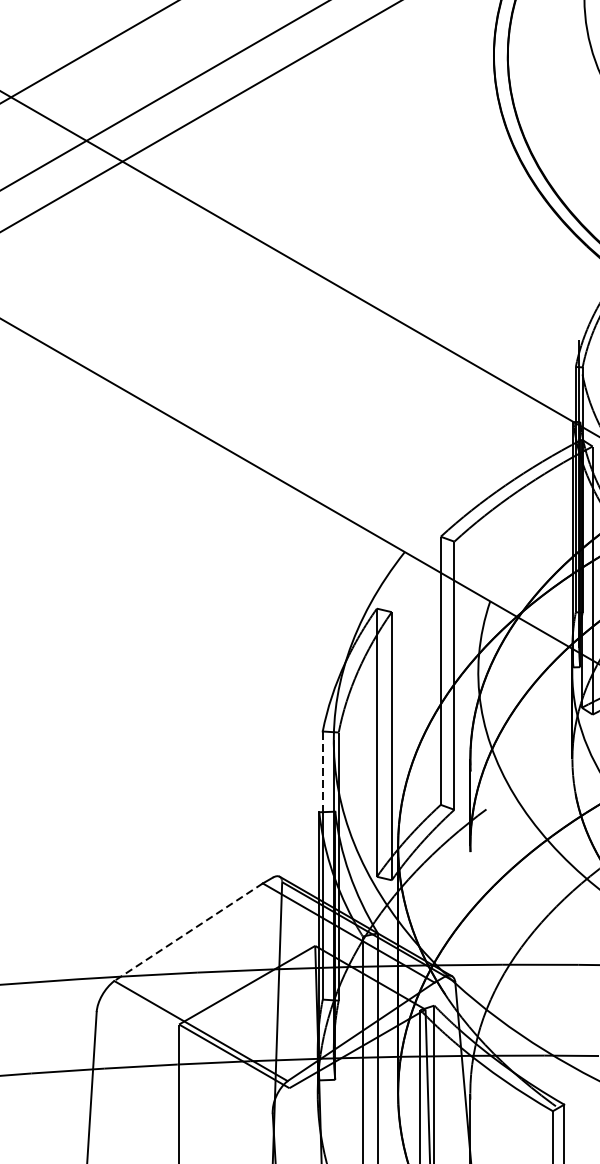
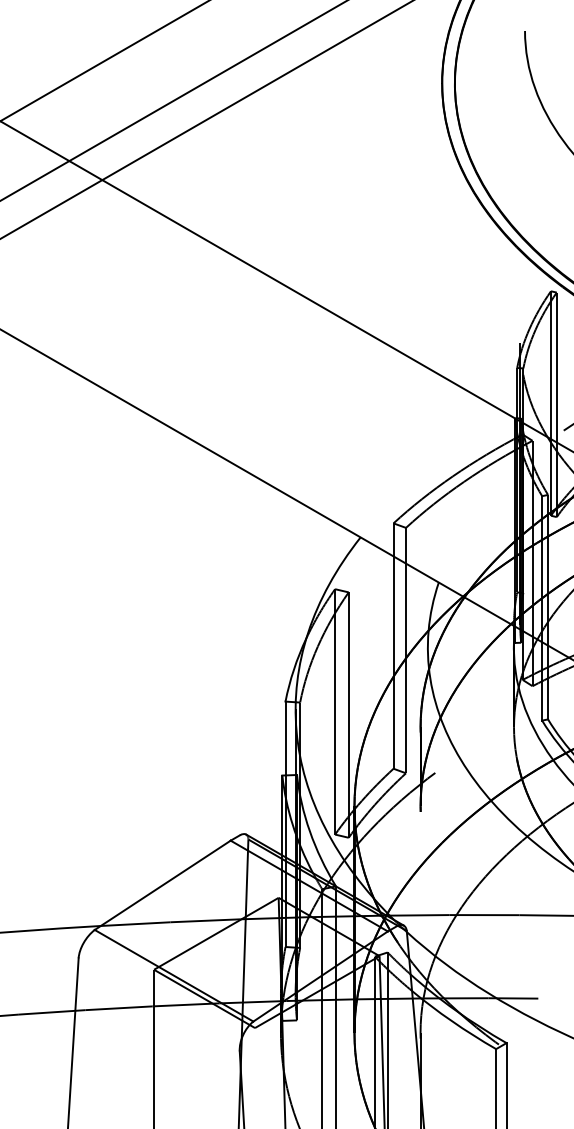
line: (322, 771) -> (285, 738), dashed -> solid
line: (188, 932) -> (162, 885), dashed -> solid

